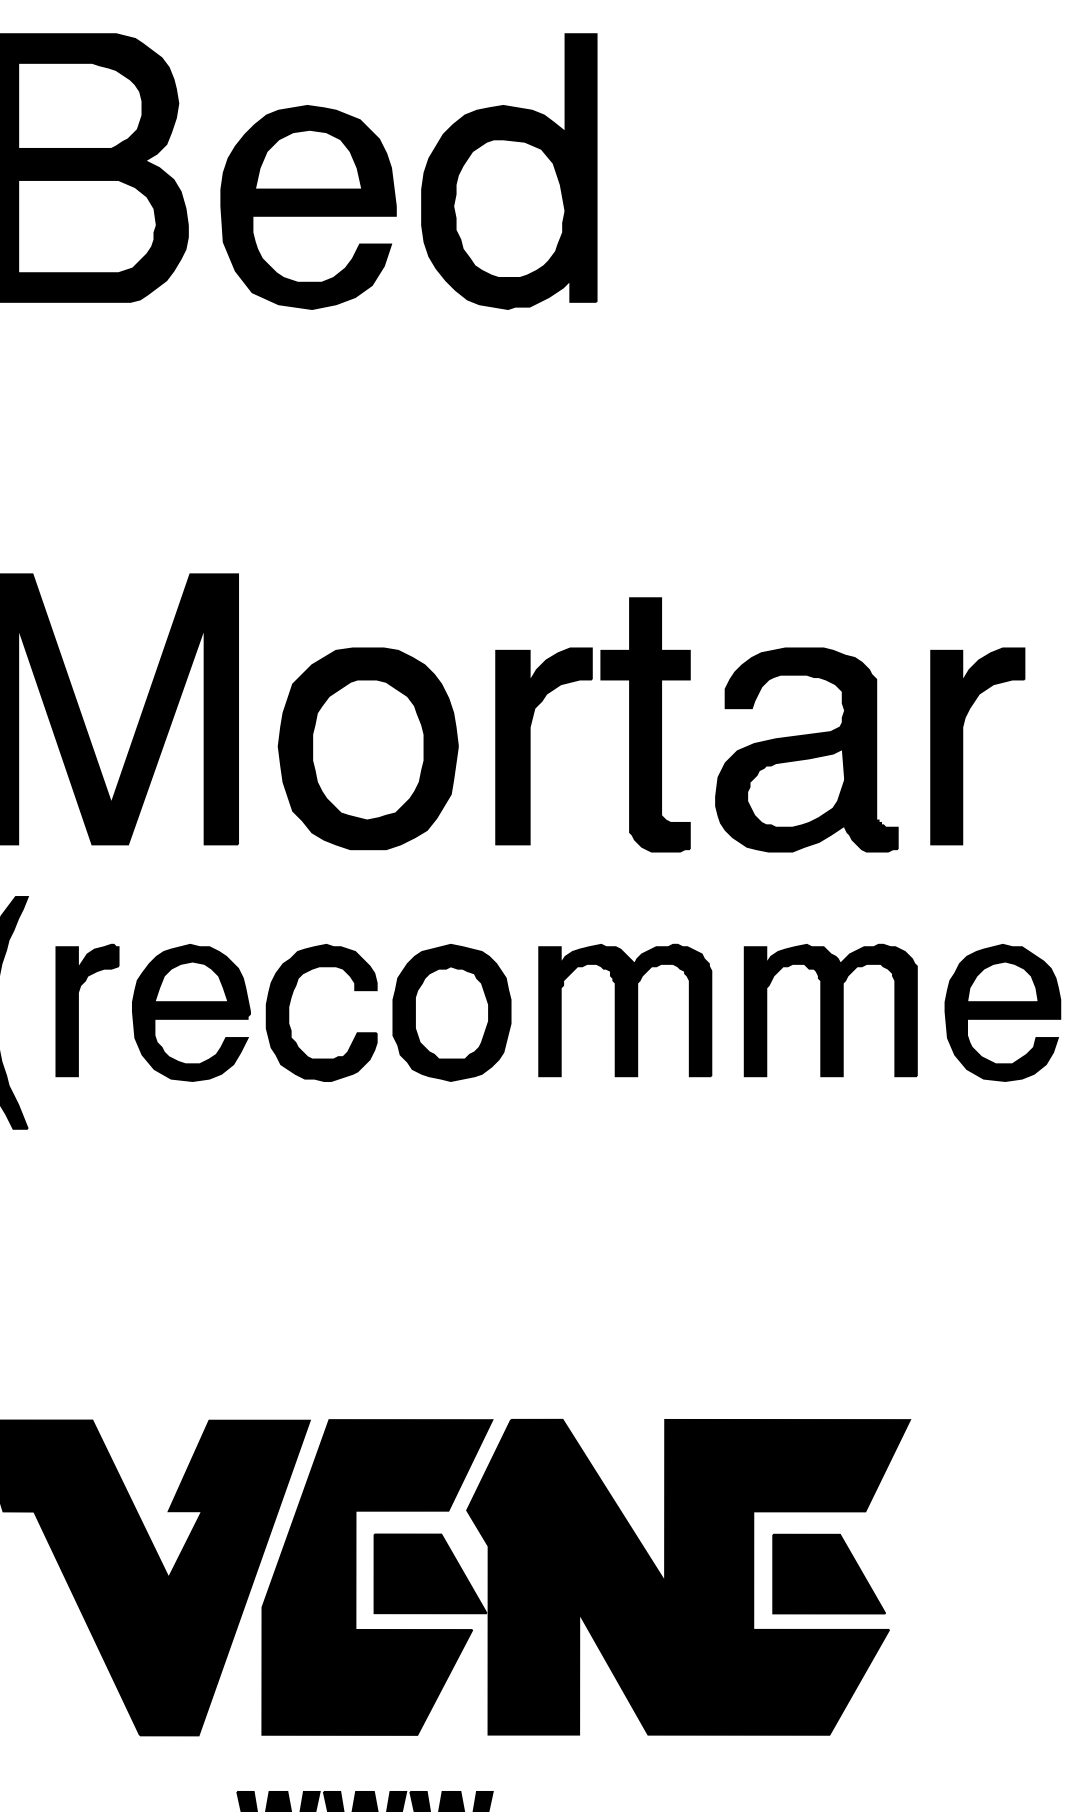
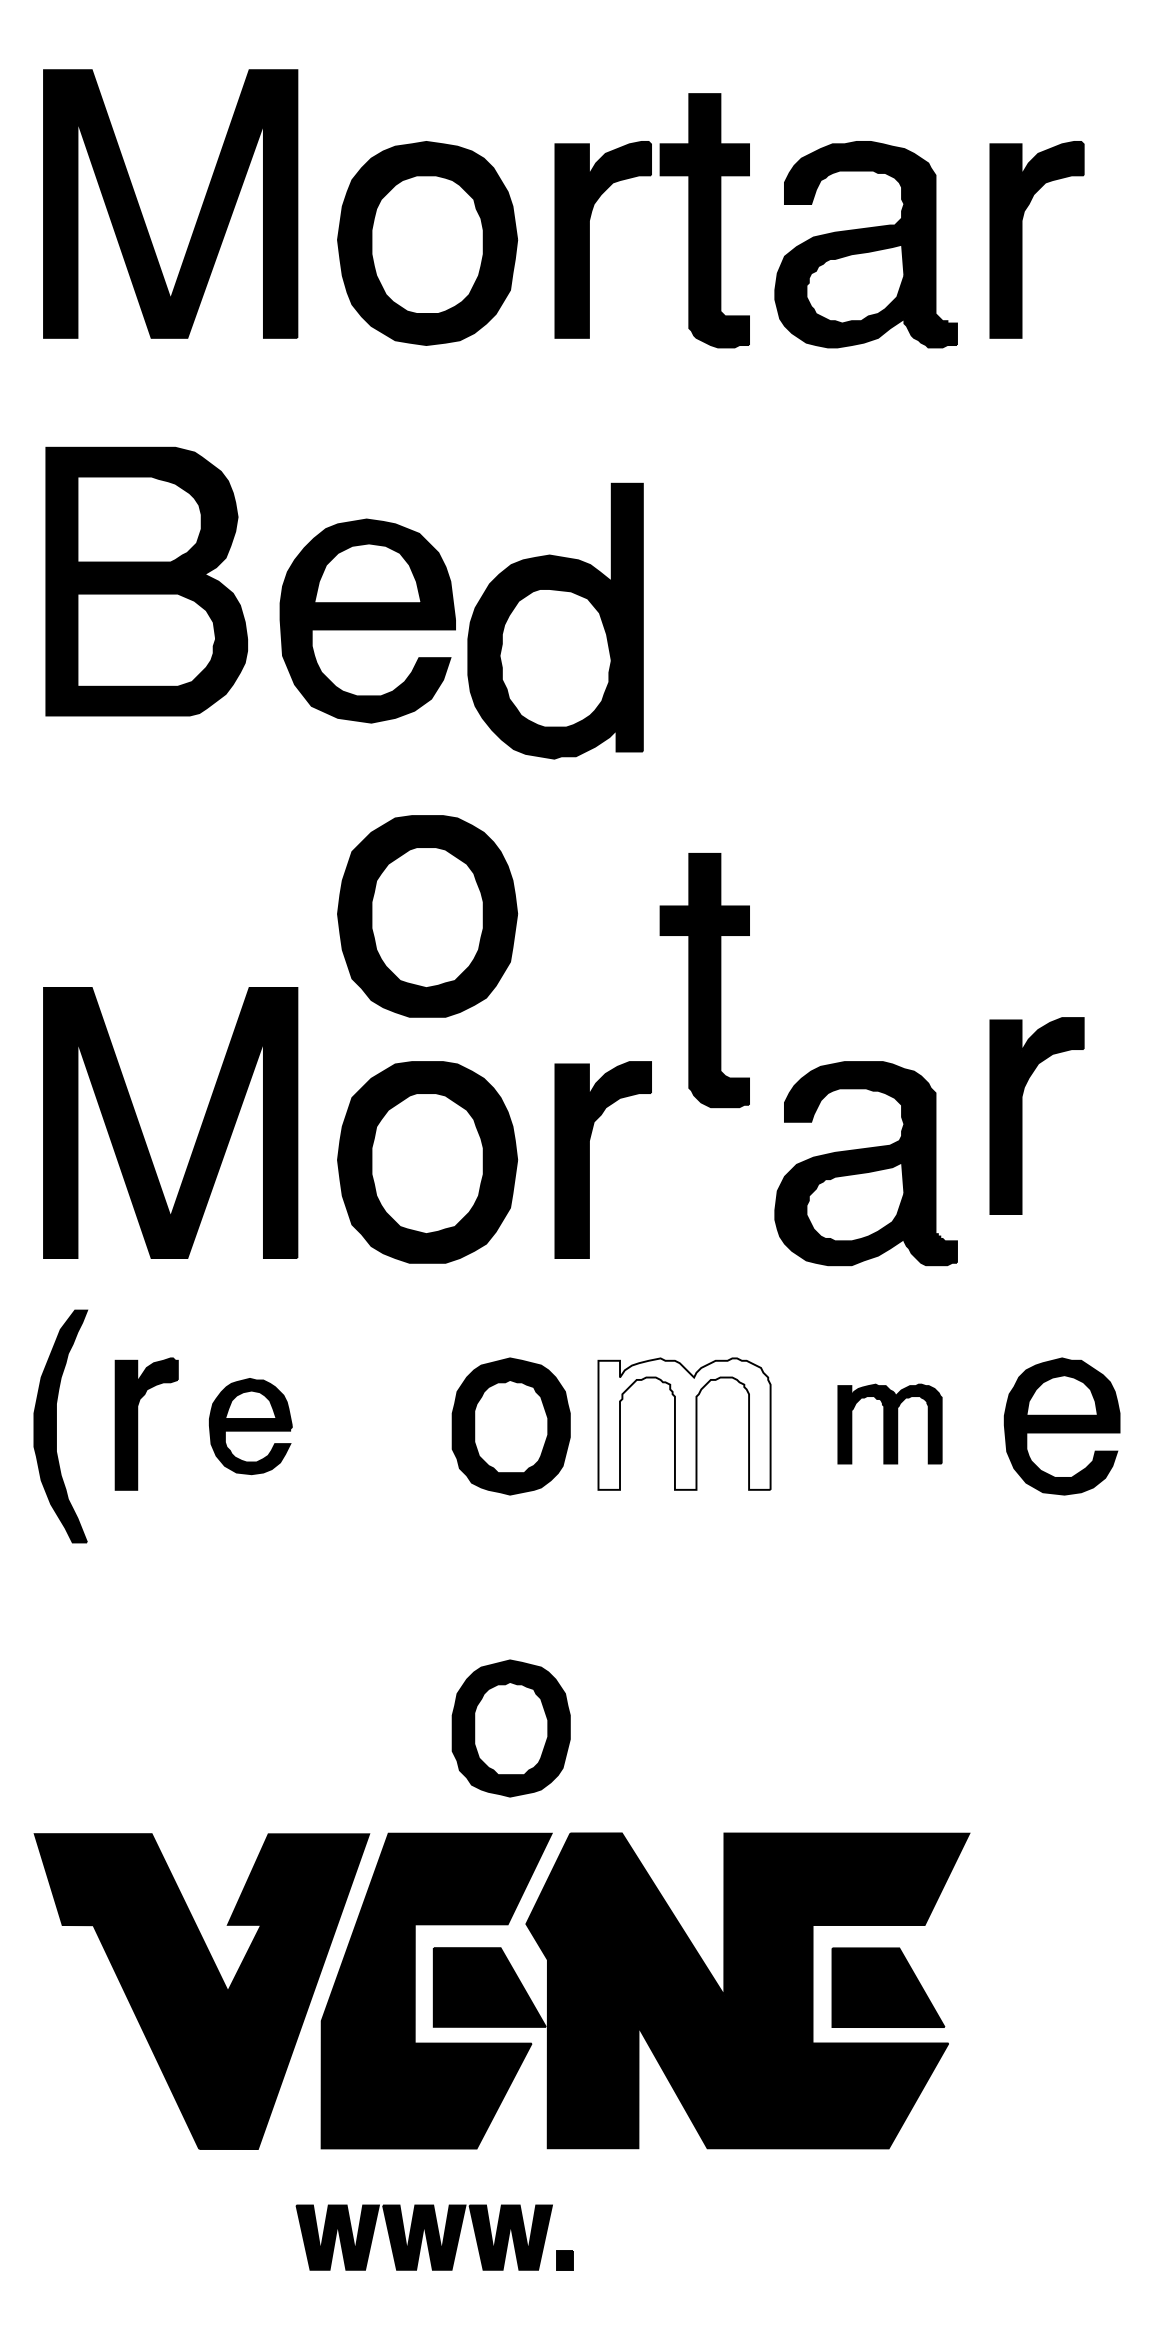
part: (509, 170) -> (555, 620), moved
part: (368, 502) -> (427, 916), added
part: (645, 724) -> (704, 980), moved
part: (963, 745) -> (1022, 1115), moved
fill: (625, 1009) -> (684, 1423), removed
part: (830, 1009) -> (889, 1423), size x0.6
part: (191, 1012) -> (250, 1426), size x0.7
part: (289, 1012) -> (348, 1426), removed
part: (451, 1314) -> (510, 1728), added

